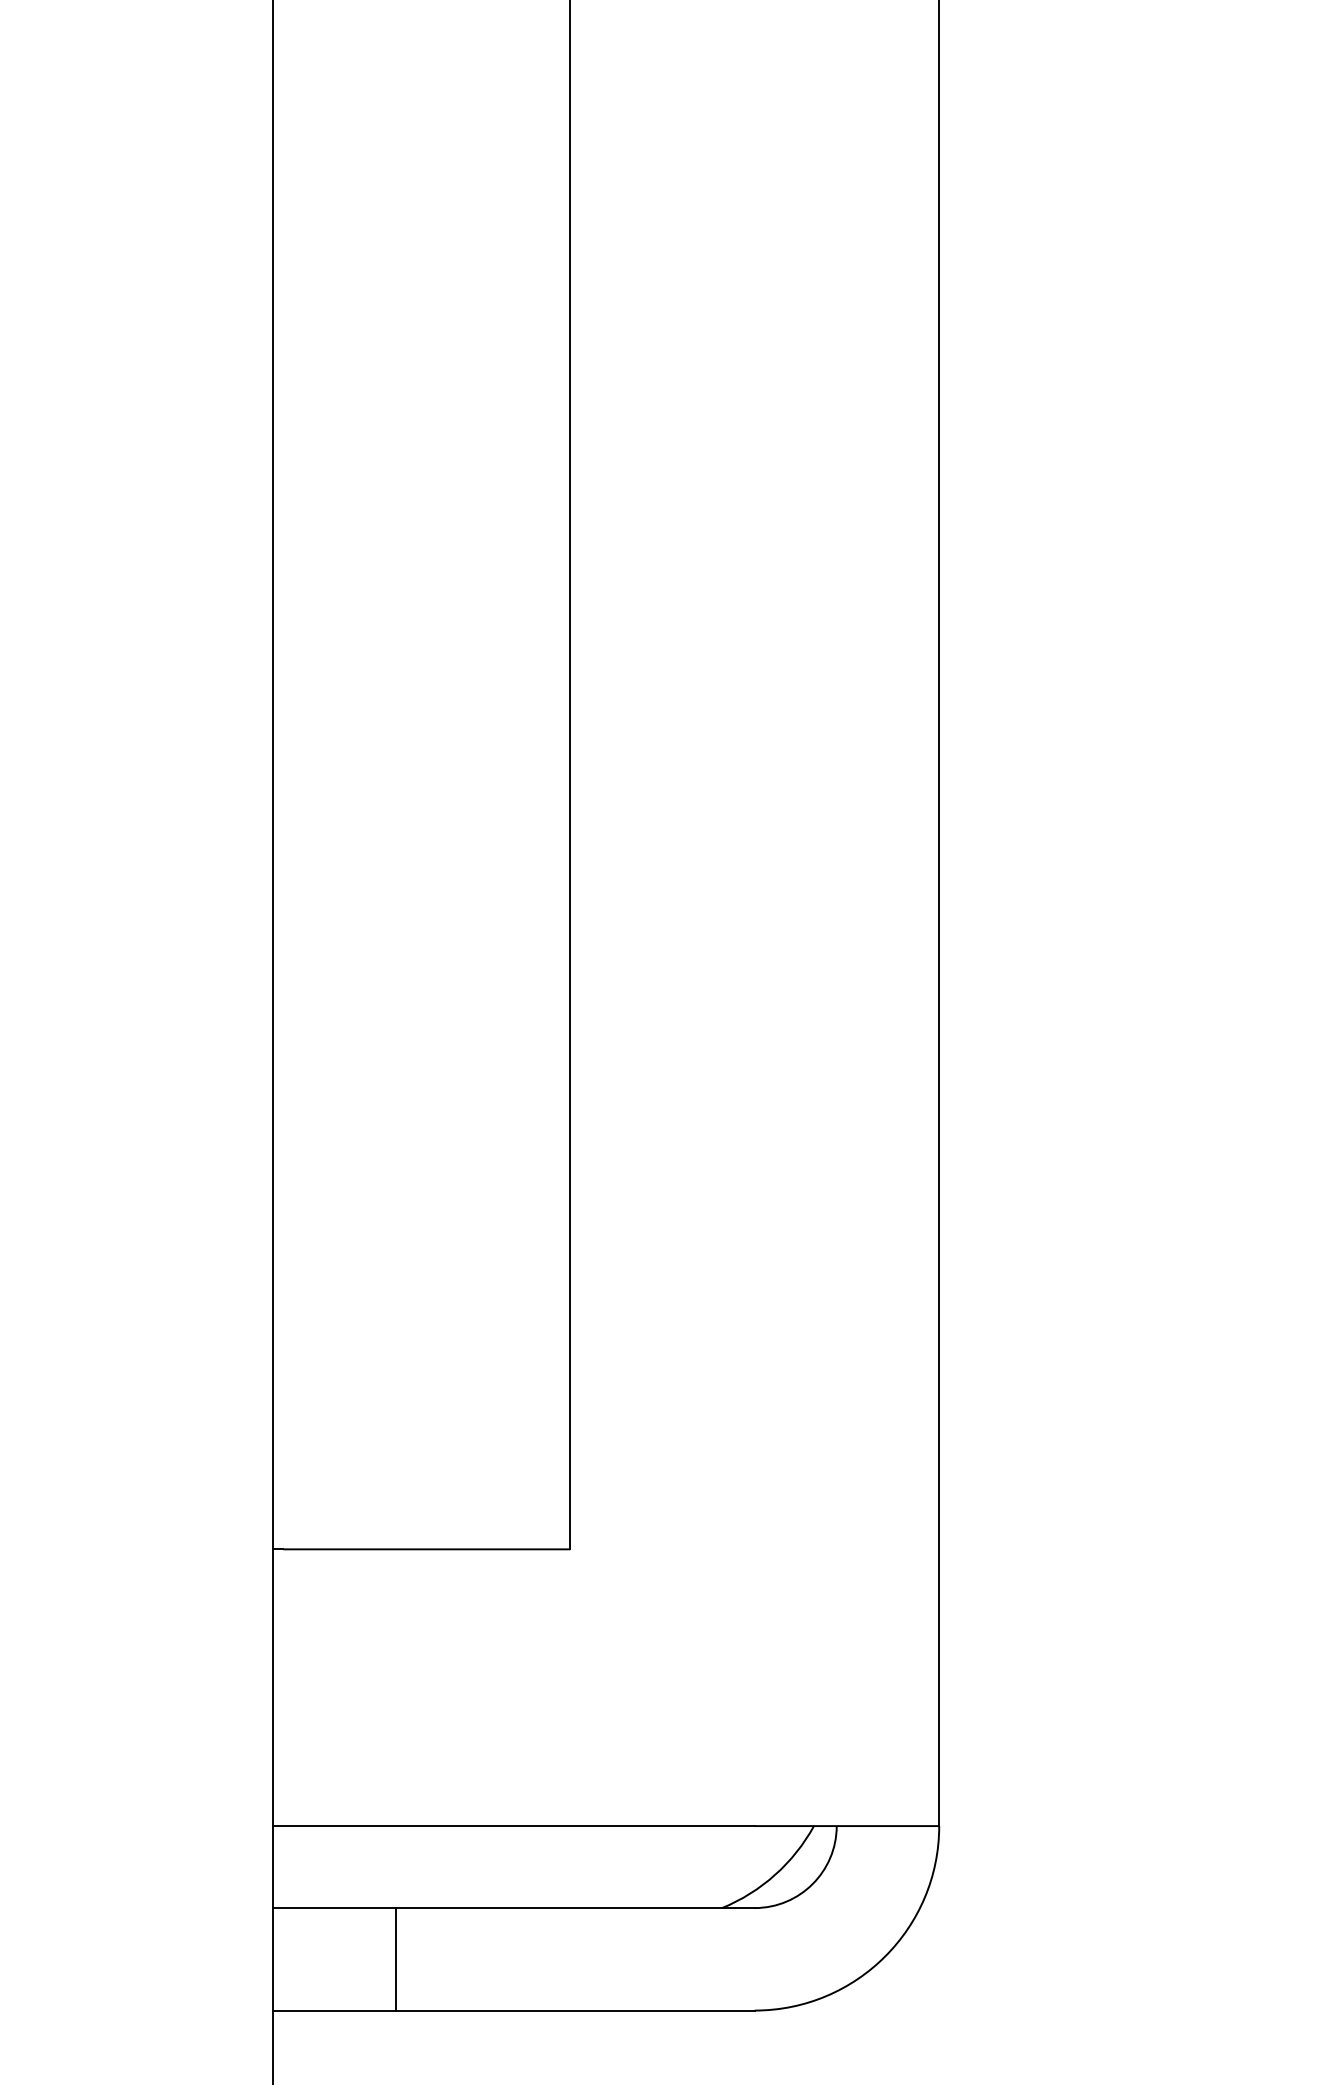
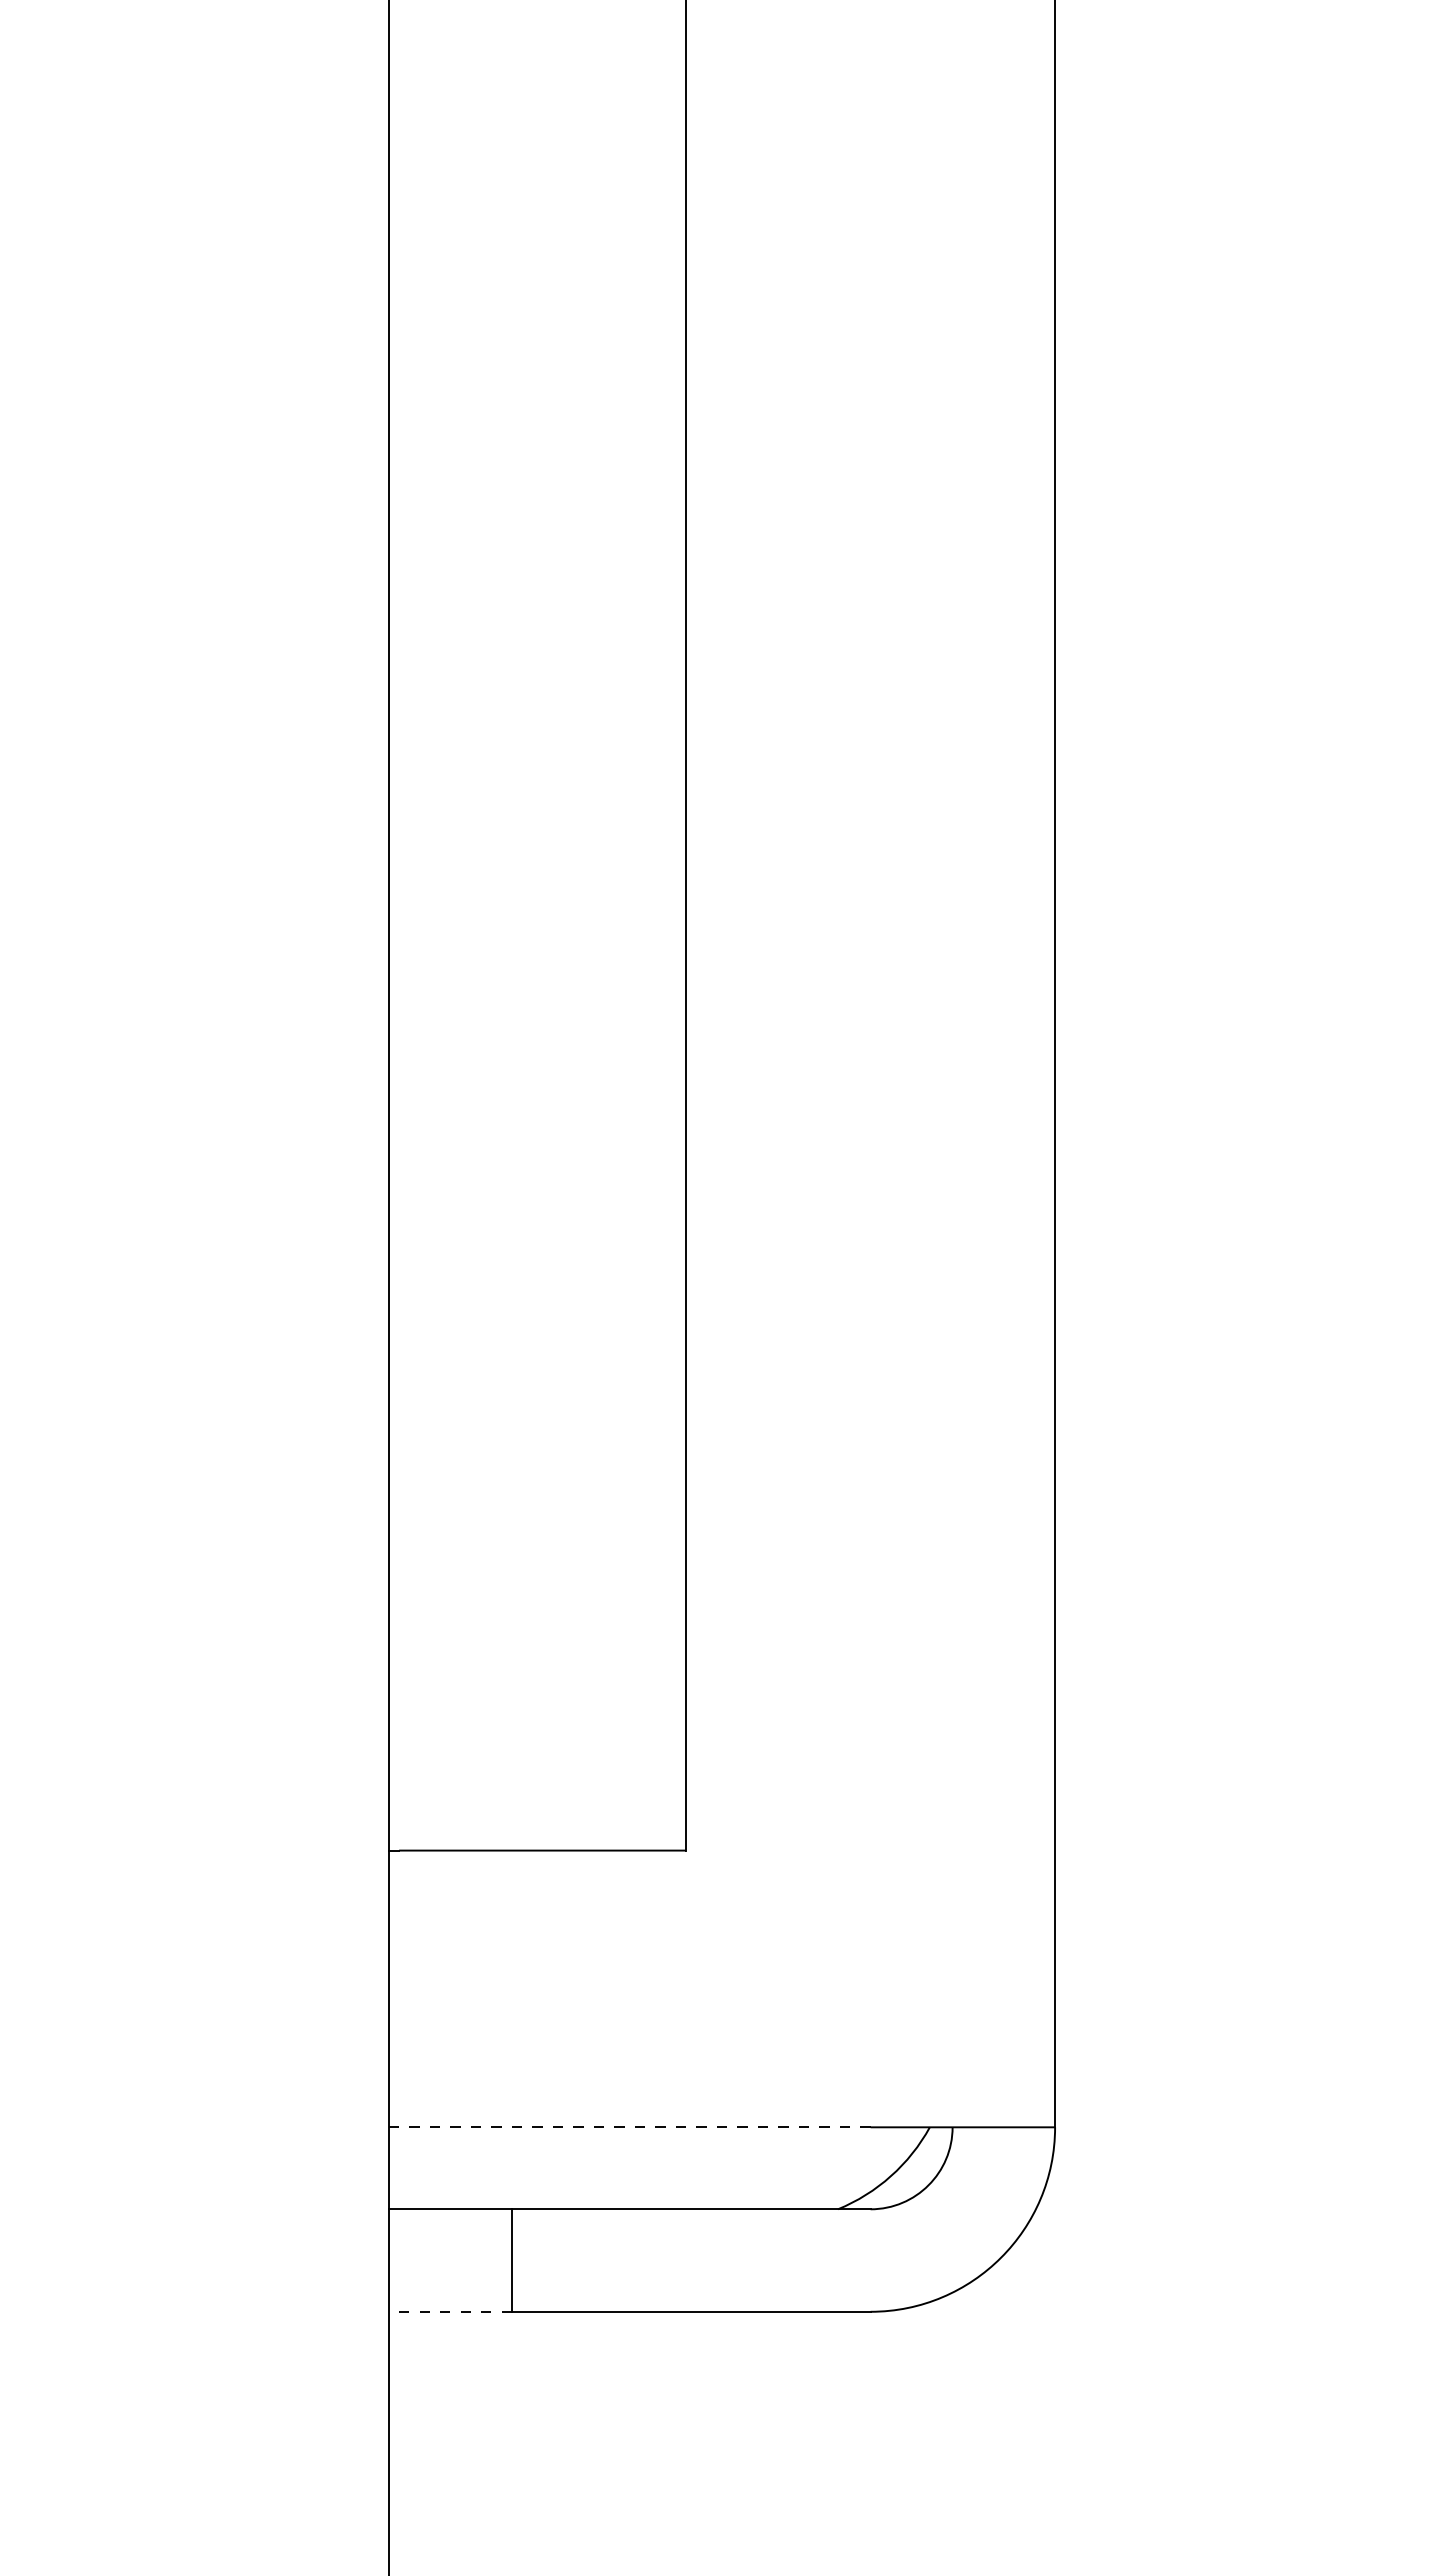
line: (513, 1826) -> (629, 2127), solid -> dashed
line: (333, 2010) -> (449, 2311), solid -> dashed

